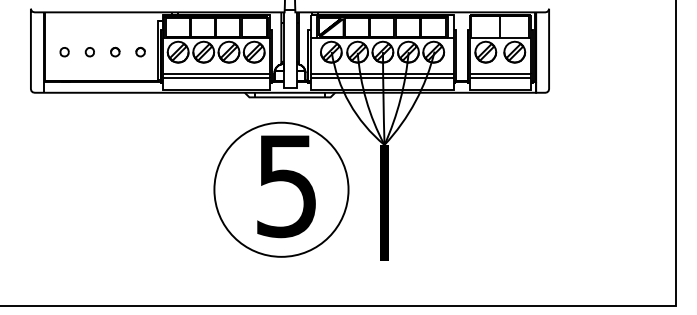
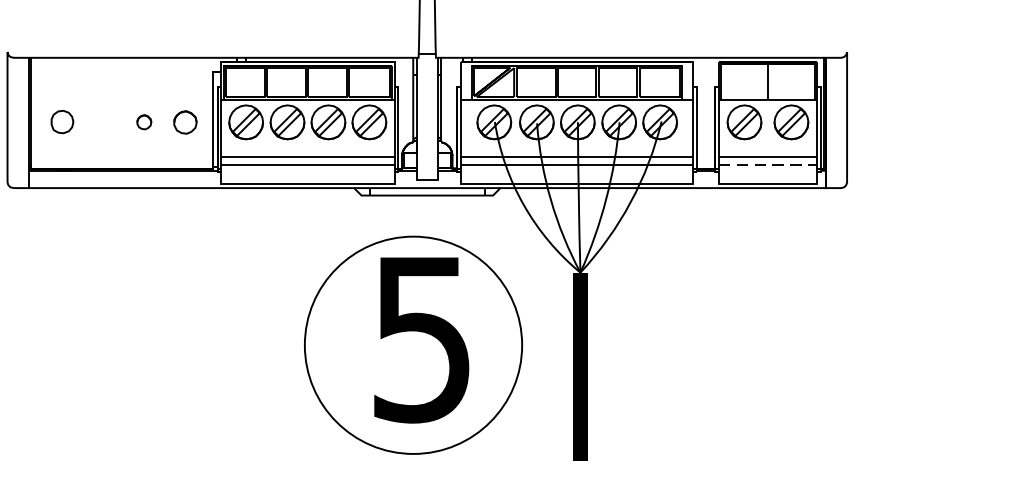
part: (140, 51) -> (185, 121), size x1.6
part: (64, 52) -> (61, 122), size x1.6
part: (89, 52) -> (102, 122), removed
line: (500, 78) -> (768, 164), solid -> dashed

